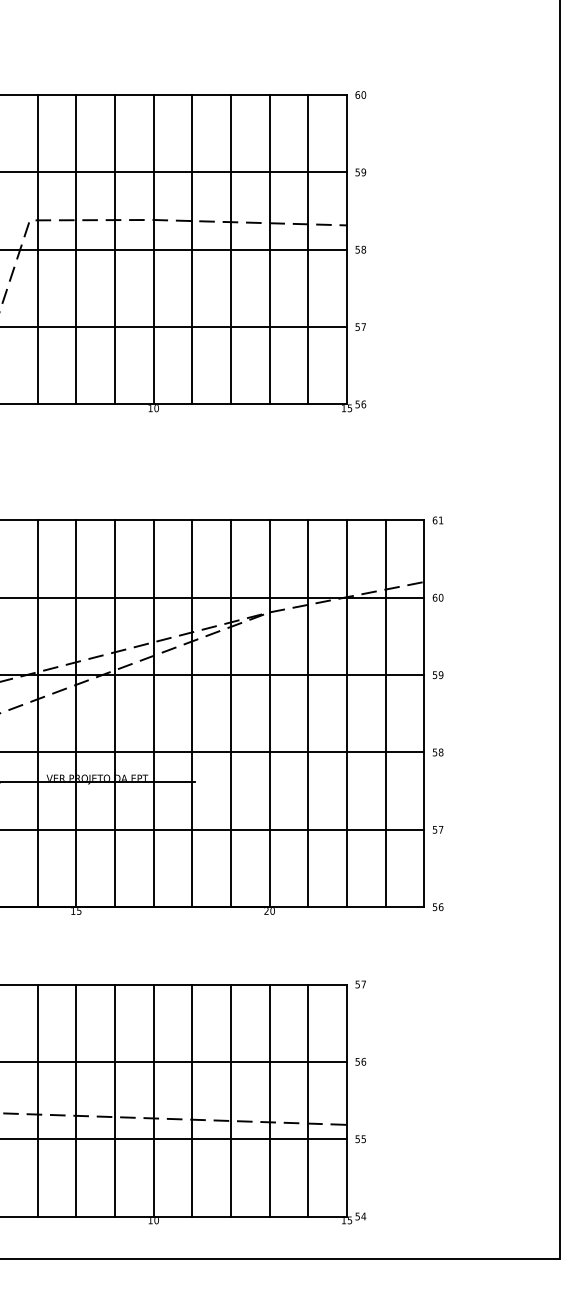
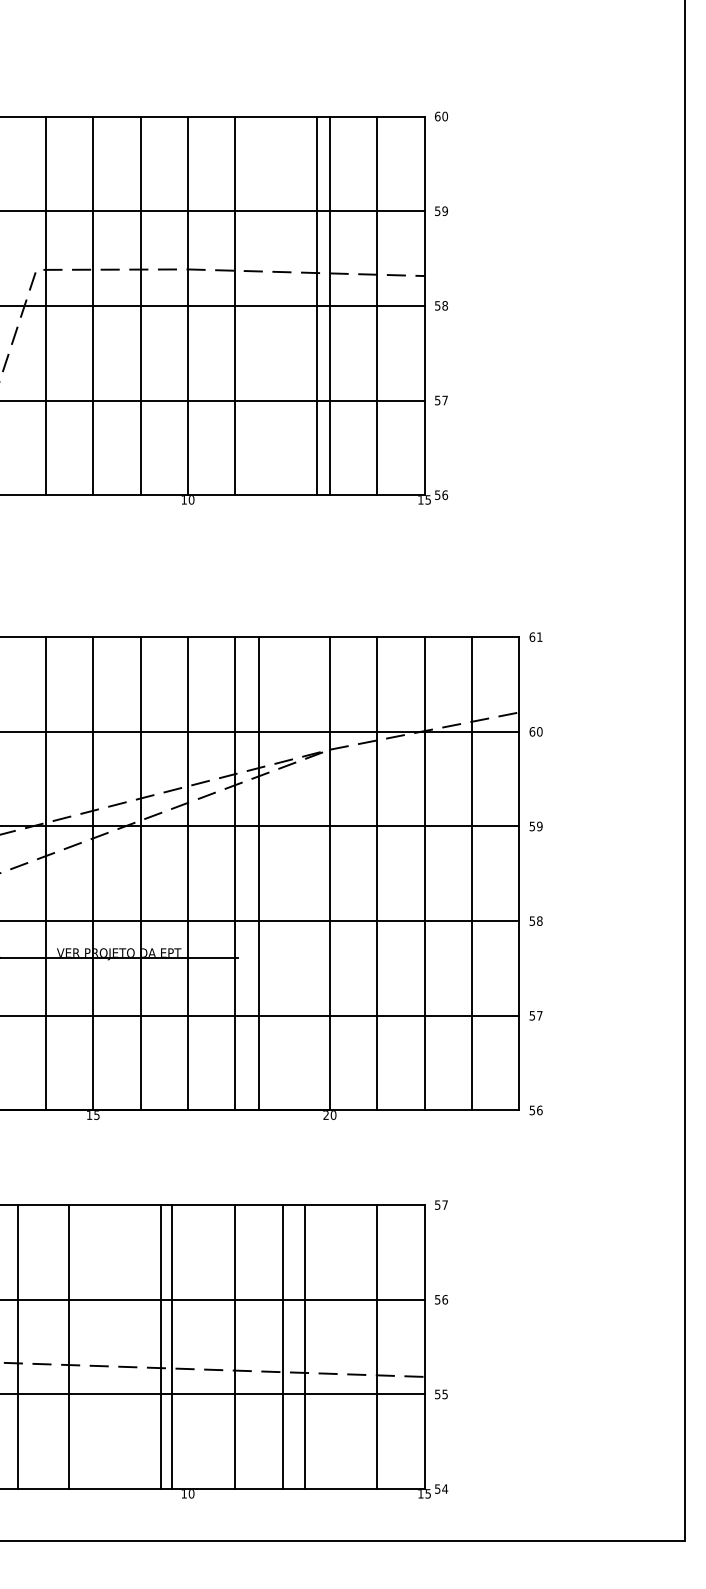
line: (230, 249) -> (316, 305), moved
line: (230, 713) -> (258, 873), moved
line: (37, 1100) -> (17, 1347), moved
line: (76, 1100) -> (69, 1347), moved
line: (114, 1100) -> (171, 1347), moved
line: (153, 1100) -> (160, 1347), moved
line: (269, 1100) -> (305, 1347), moved

